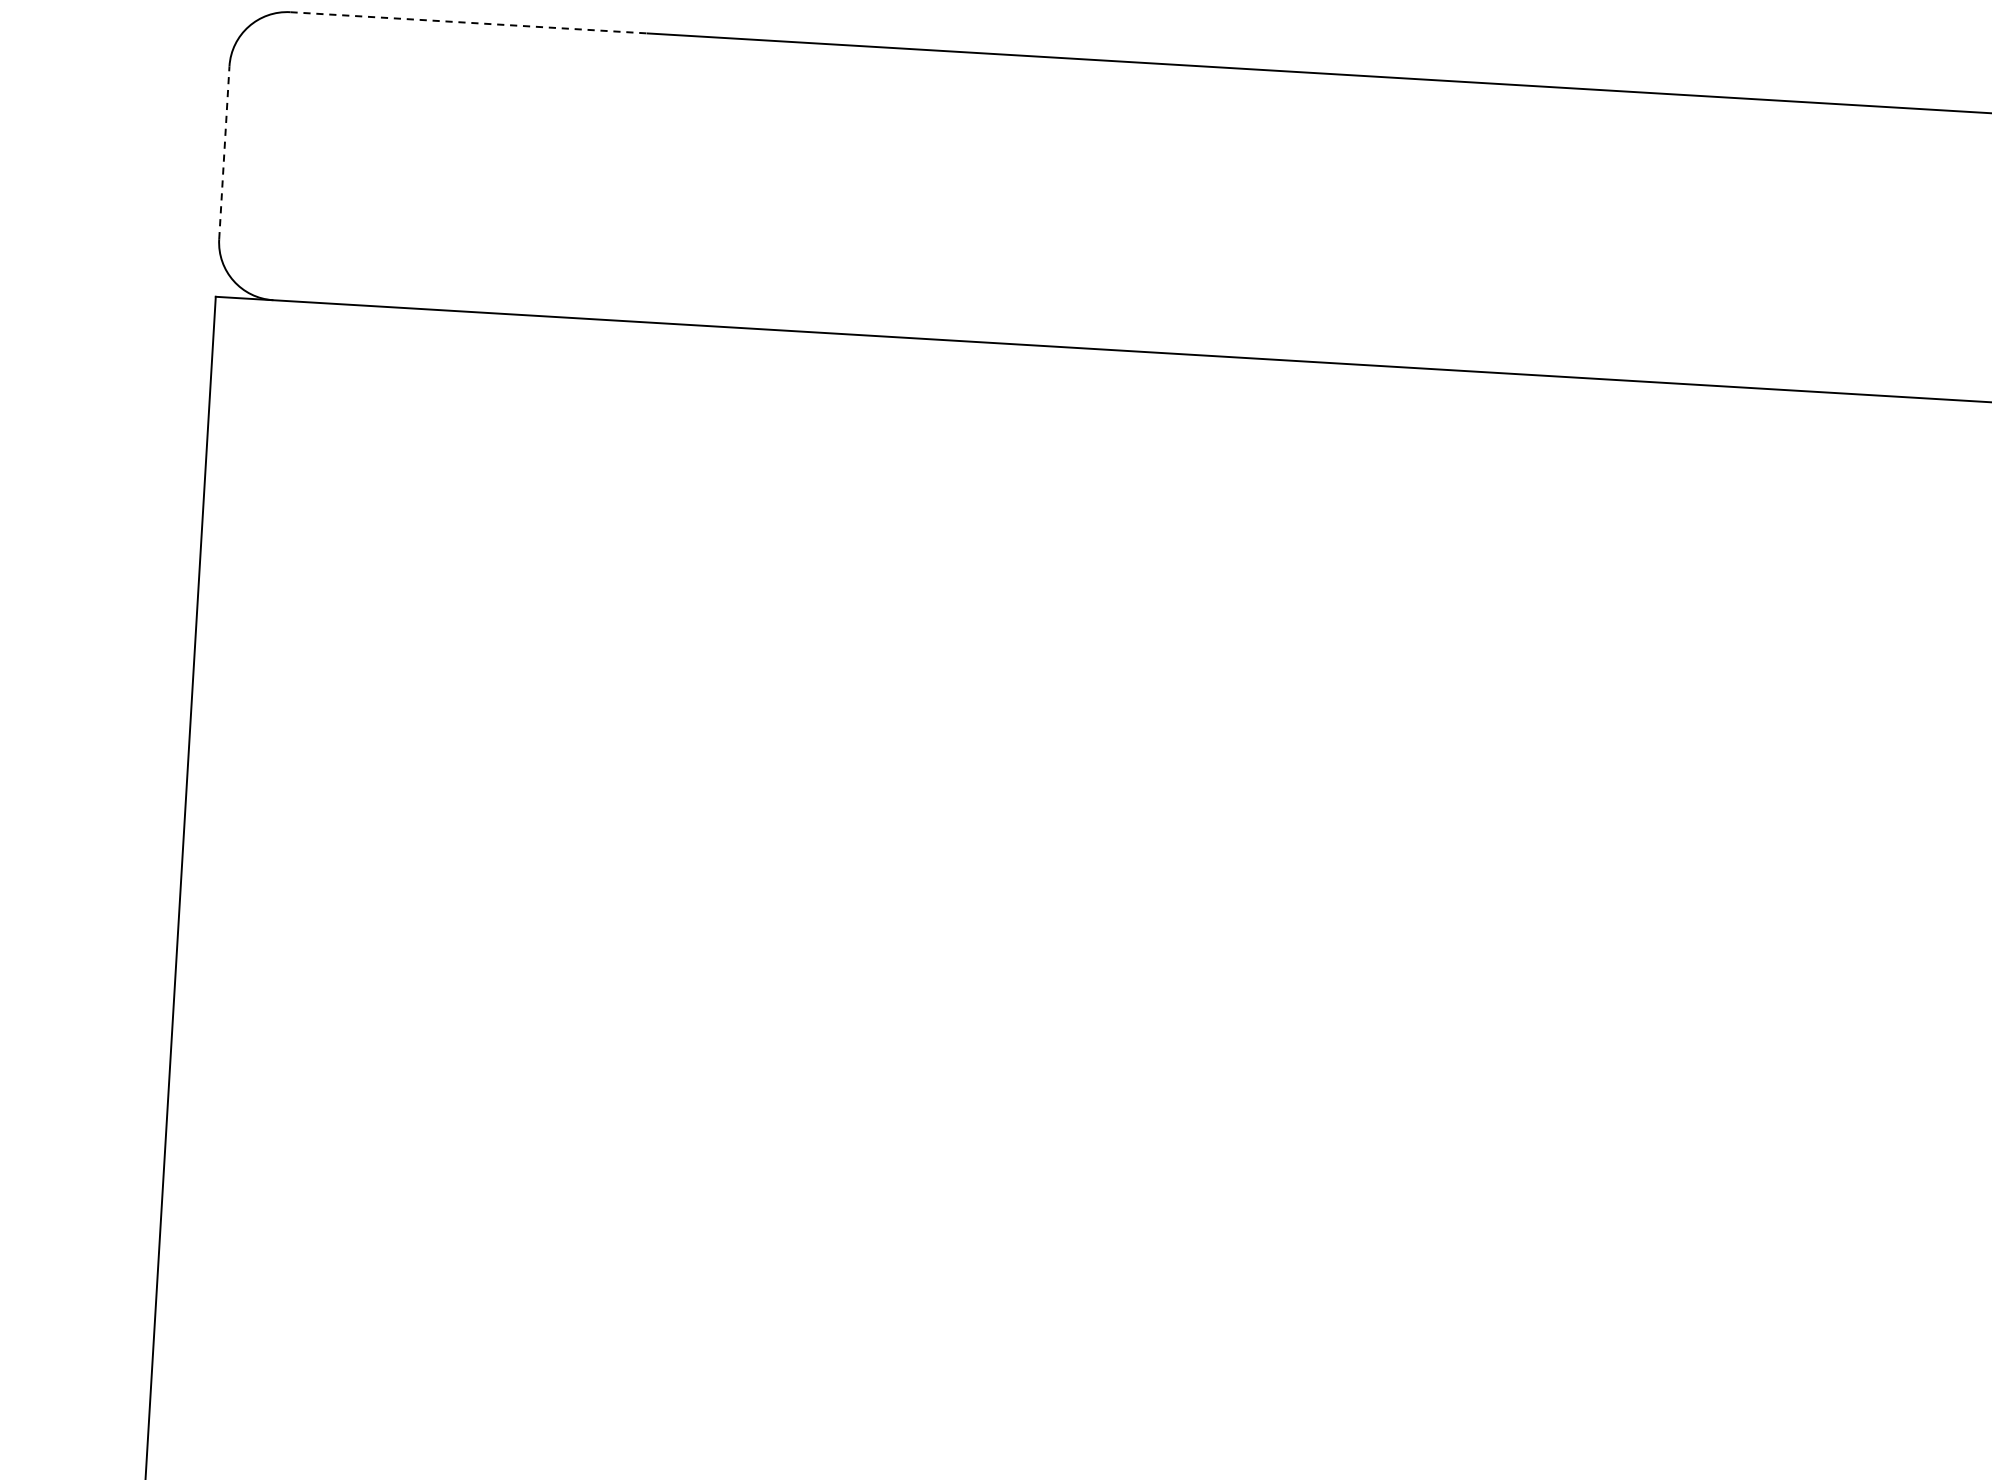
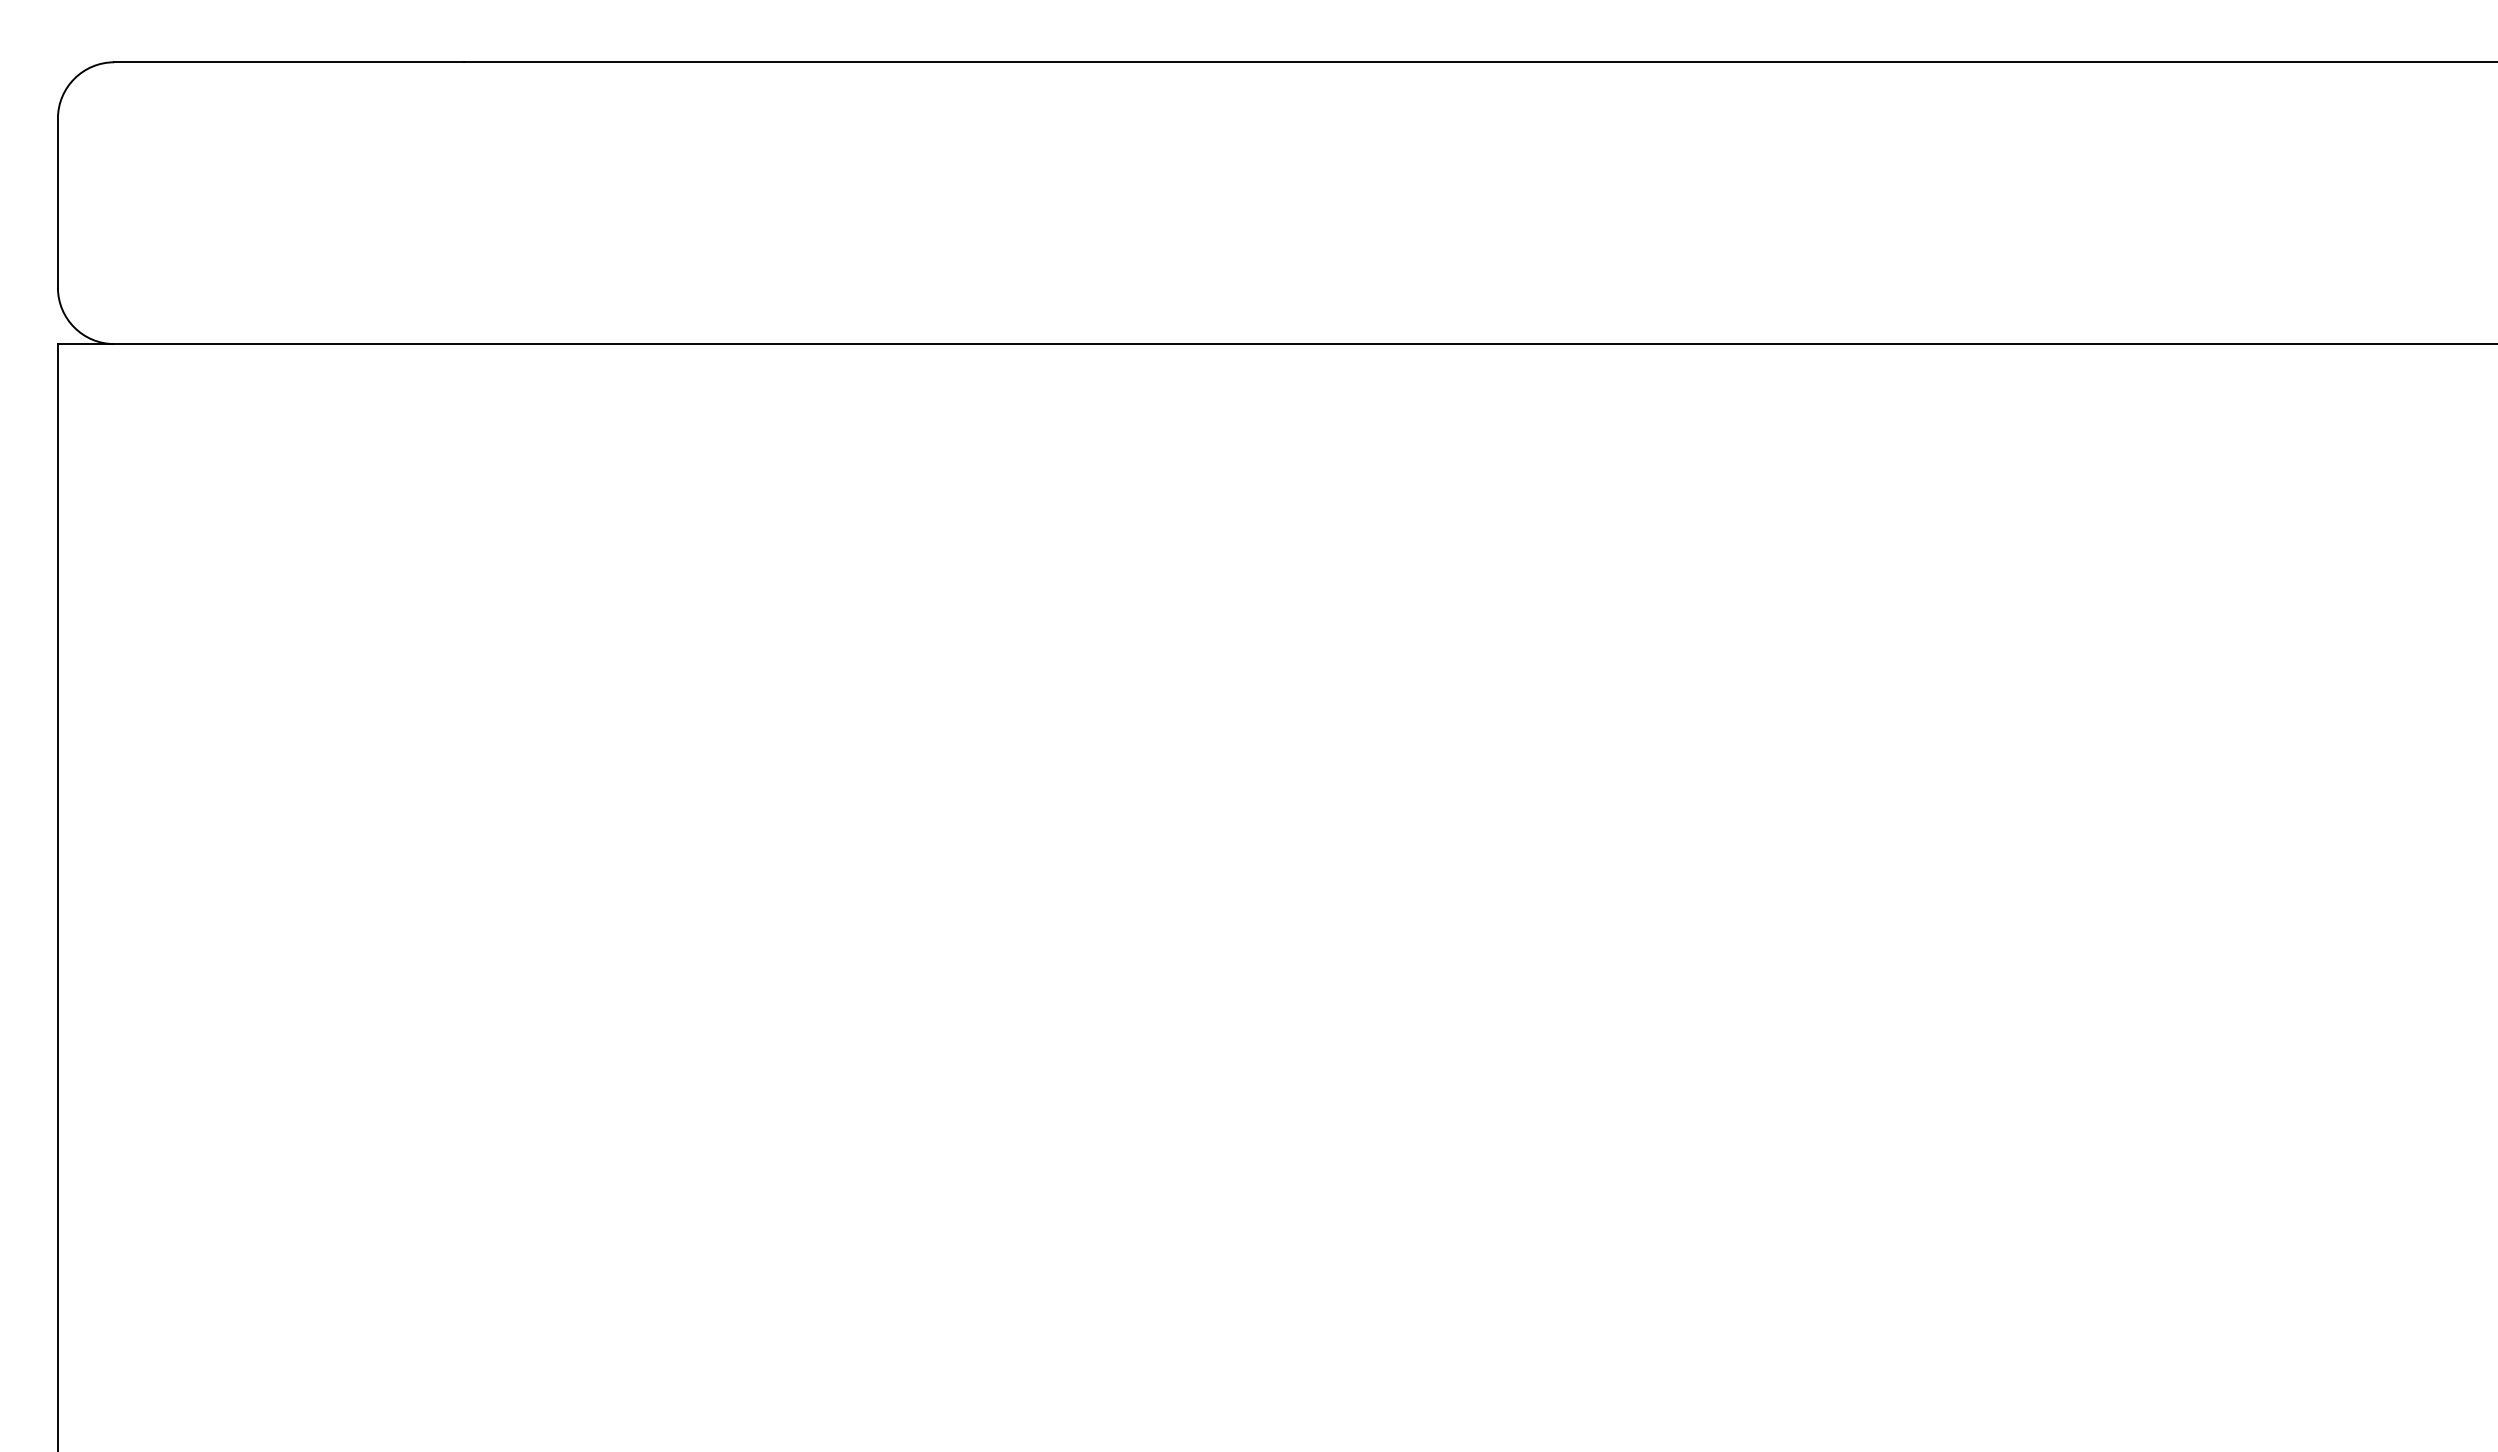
line: (469, 23) -> (289, 62), dashed -> solid
line: (223, 153) -> (57, 203), dashed -> solid

